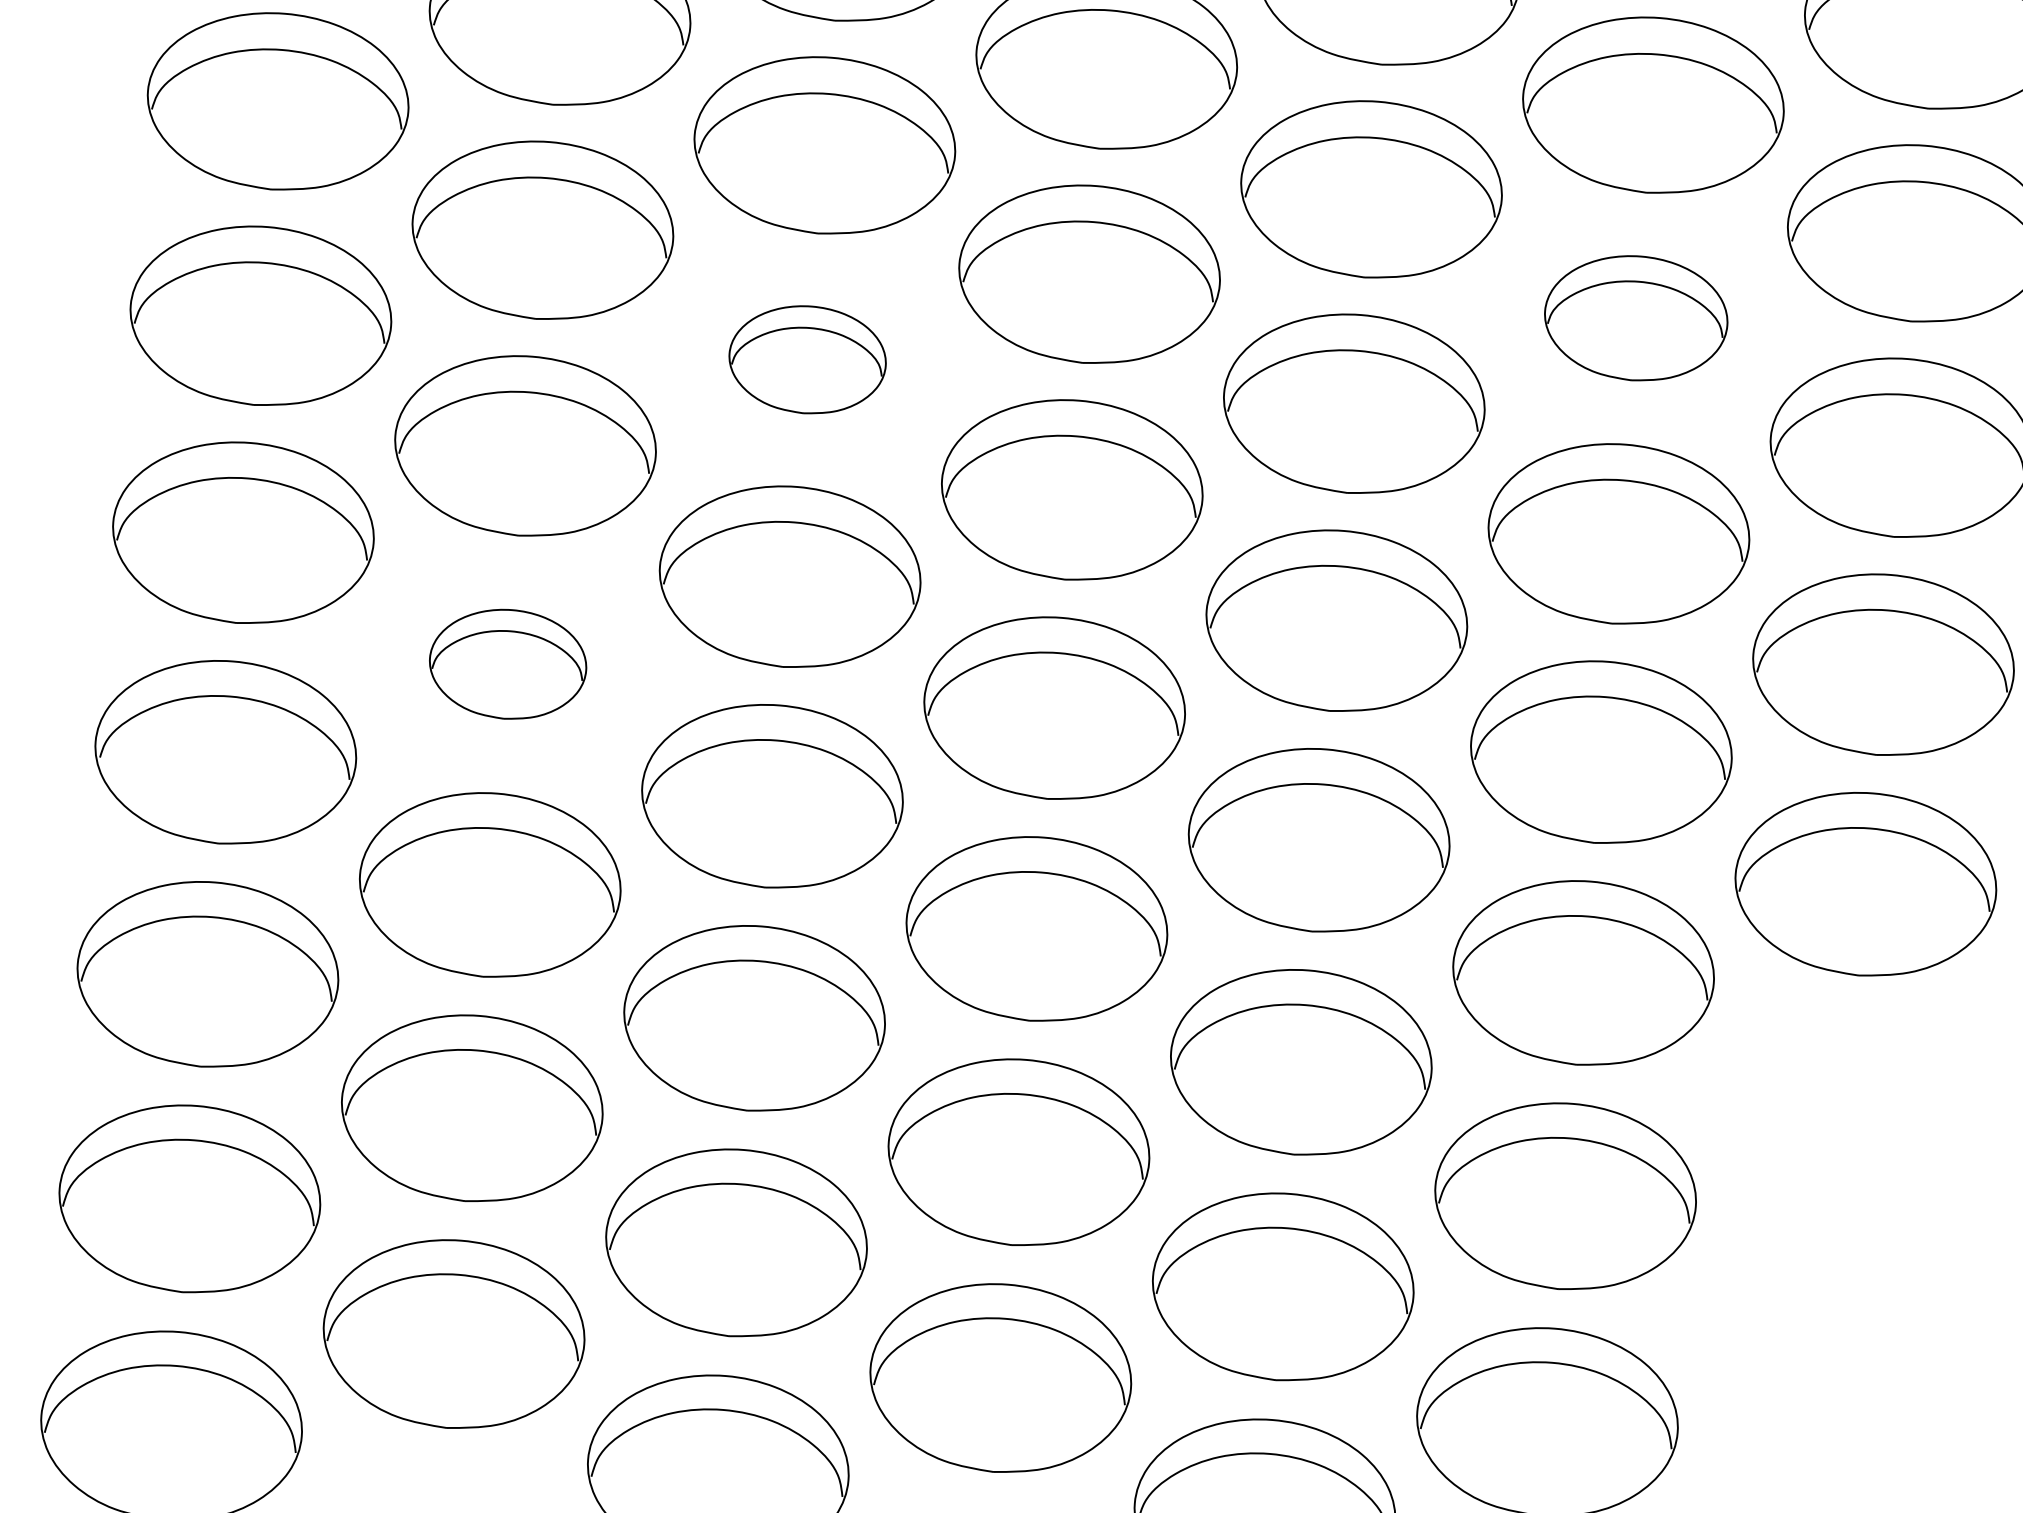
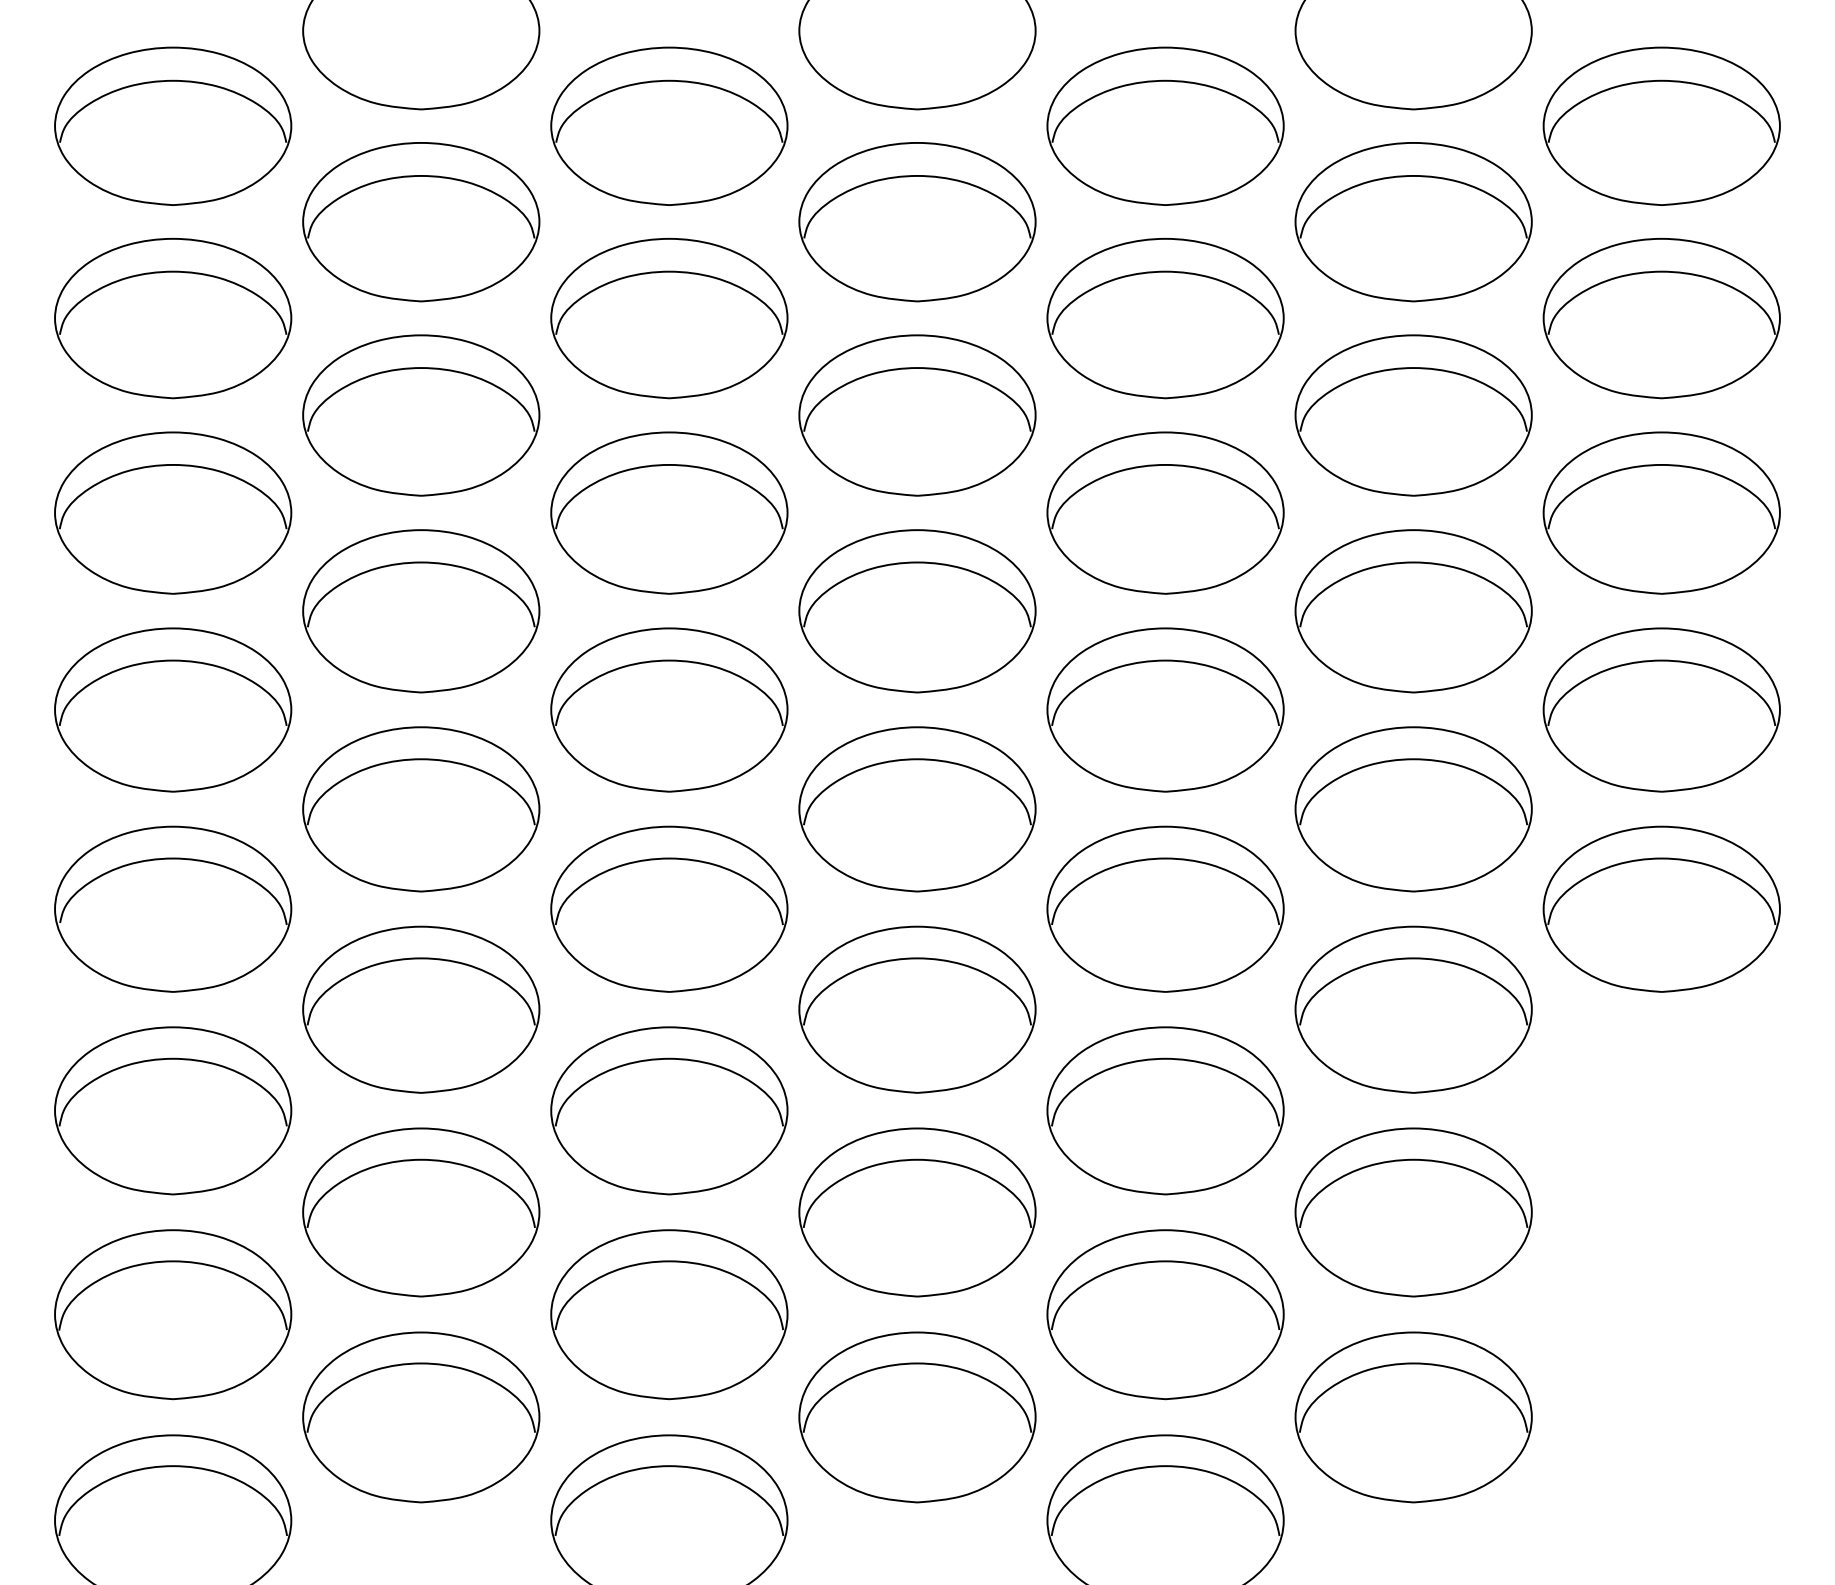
part: (1636, 318) -> (1413, 415), size x1.43
part: (807, 359) -> (669, 512), size x1.67
part: (508, 664) -> (421, 809), size x1.67

